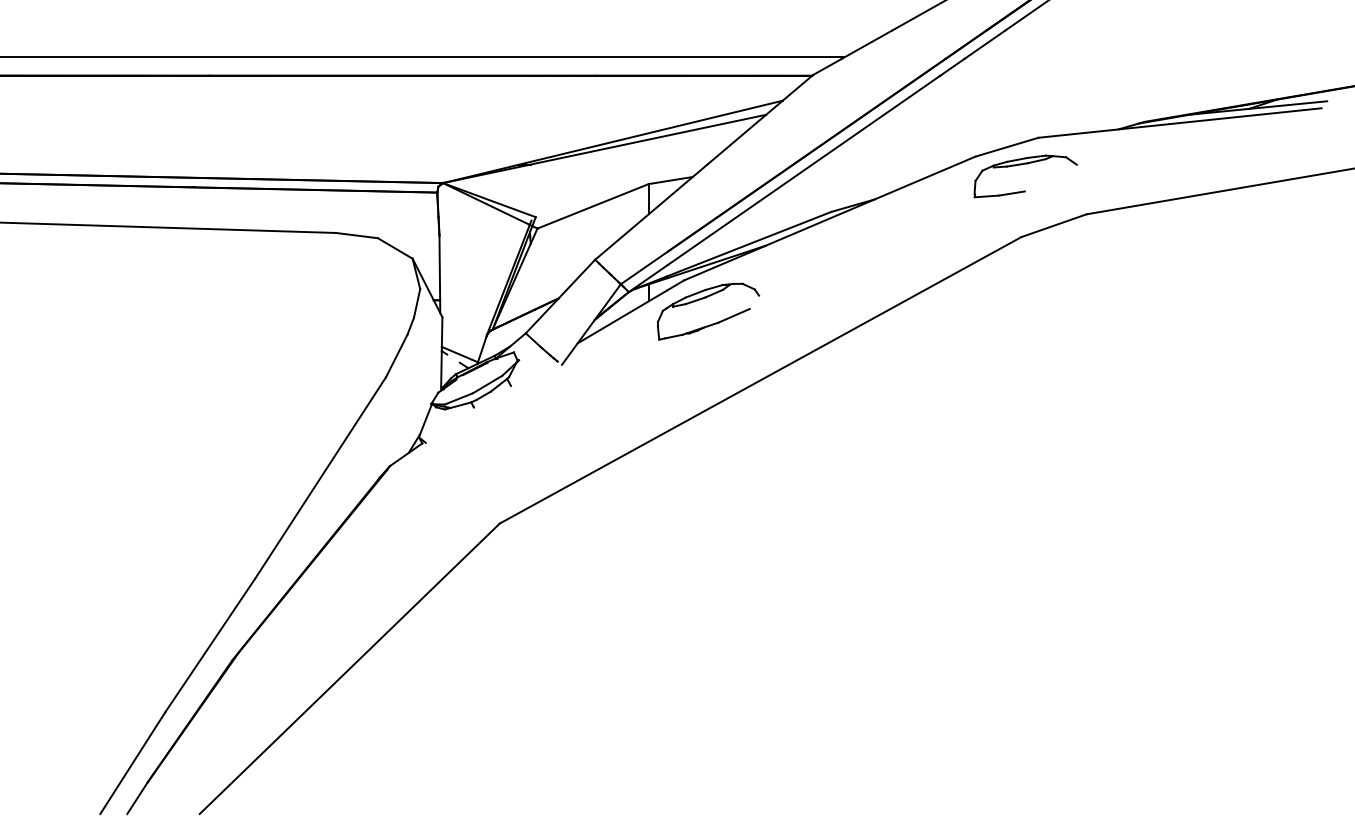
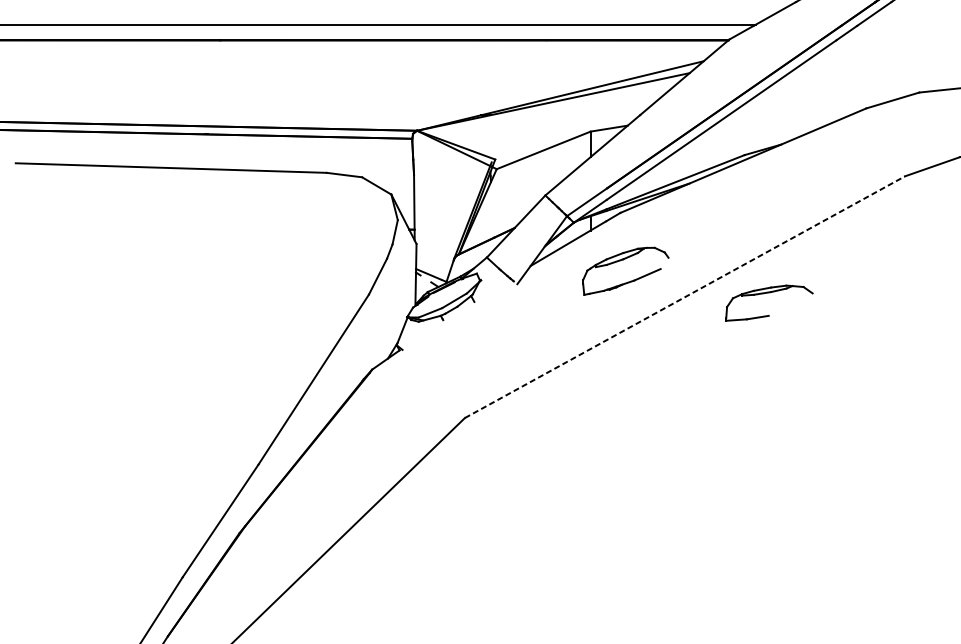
part: (1021, 165) -> (765, 293), moved
part: (712, 323) -> (629, 281), moved
line: (760, 380) -> (684, 297), solid -> dashed

